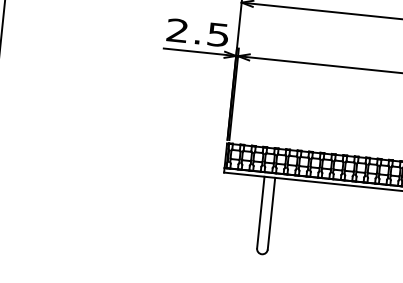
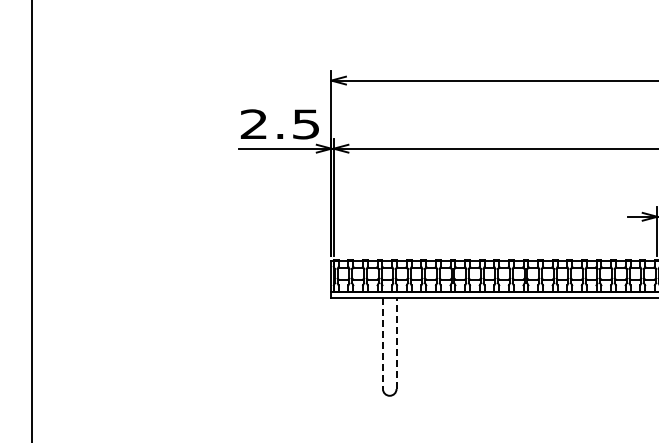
line: (260, 212) -> (382, 343), solid -> dashed
line: (271, 213) -> (396, 343), solid -> dashed

